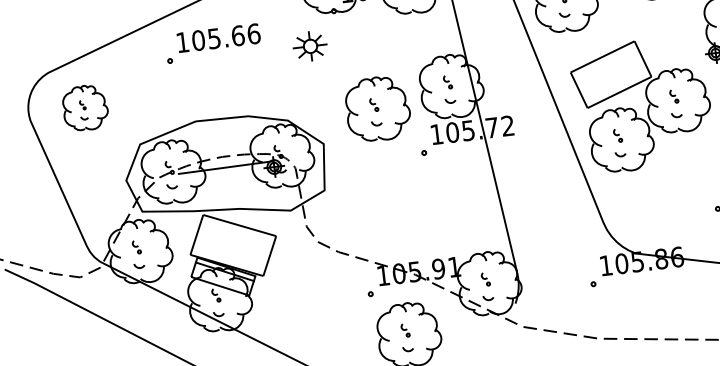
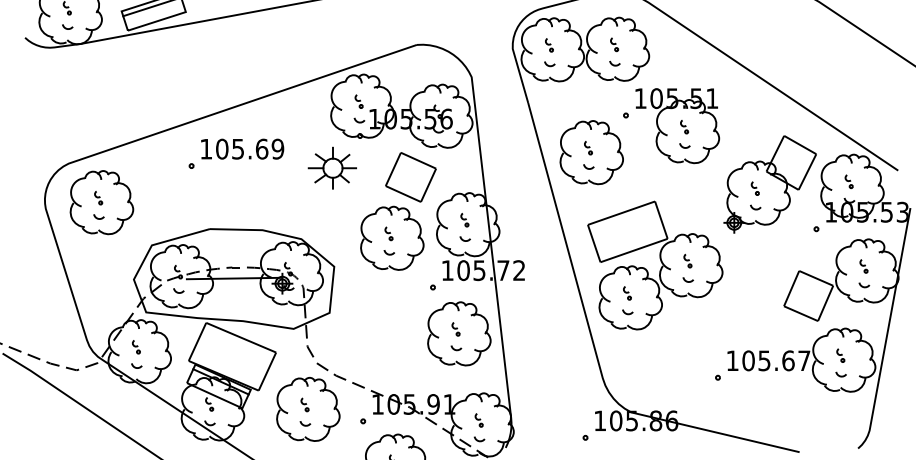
text: (253, 33) -> (277, 148), 105.66 -> 105.69
part: (309, 45) -> (331, 167), size x1.43
part: (388, 46) -> (410, 177), added
part: (85, 107) -> (101, 202), size x1.43
part: (456, 195) -> (459, 333), added
part: (315, 288) -> (308, 409), added

